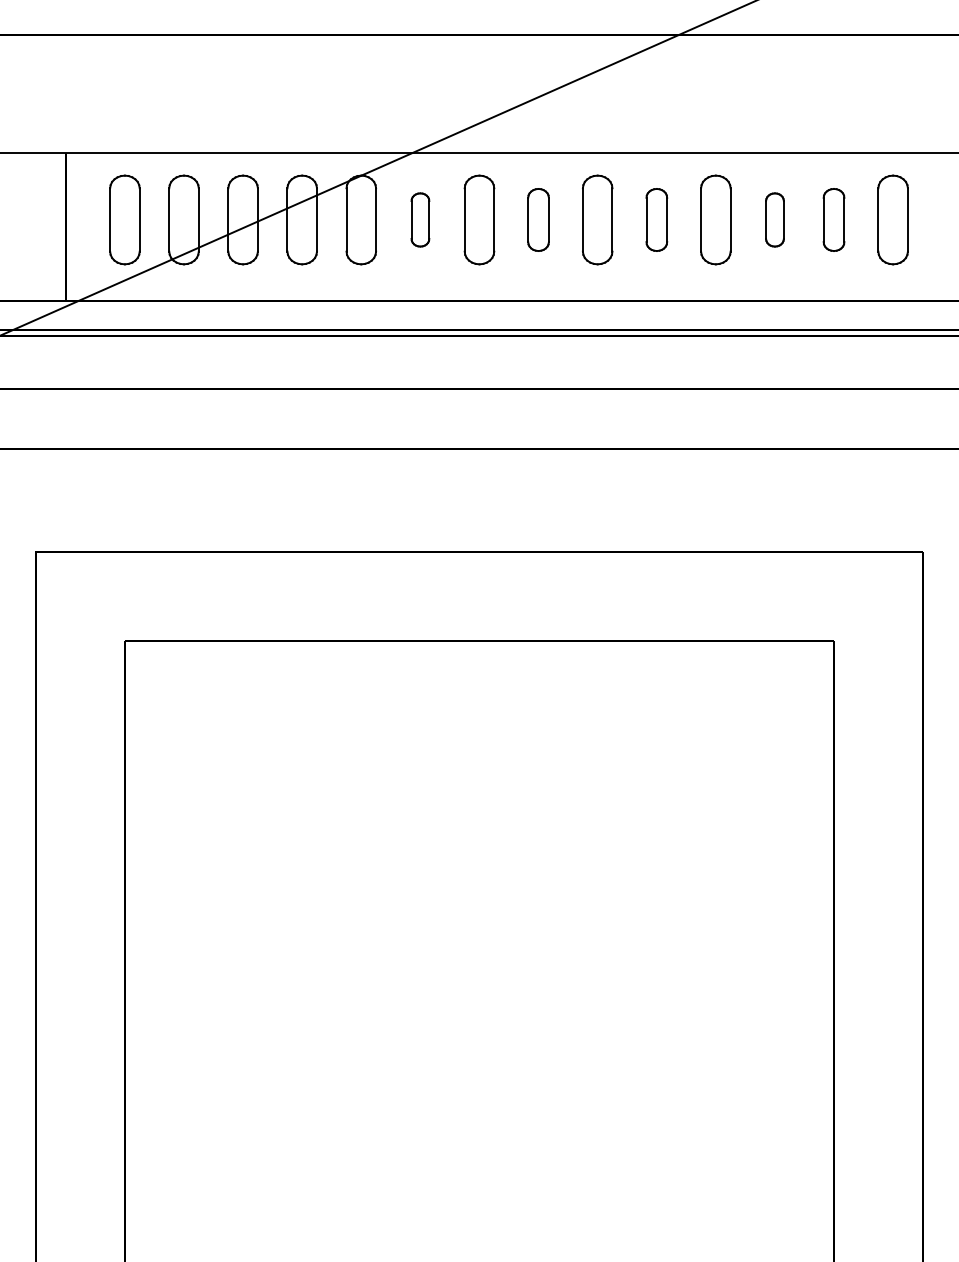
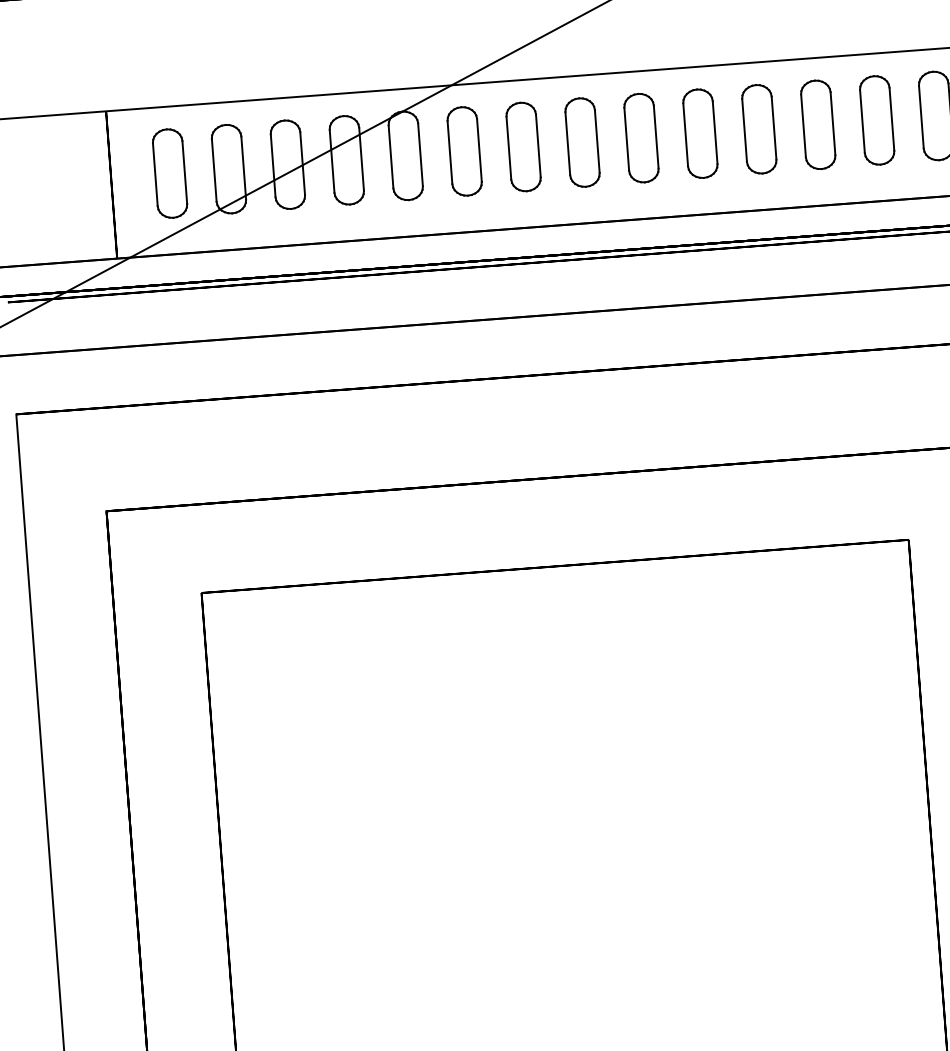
part: (420, 219) -> (464, 150), size x1.67
part: (538, 219) -> (582, 142), size x1.43
part: (656, 219) -> (700, 133), size x1.43
part: (774, 219) -> (817, 124), size x1.67
part: (833, 219) -> (876, 119), size x1.43

